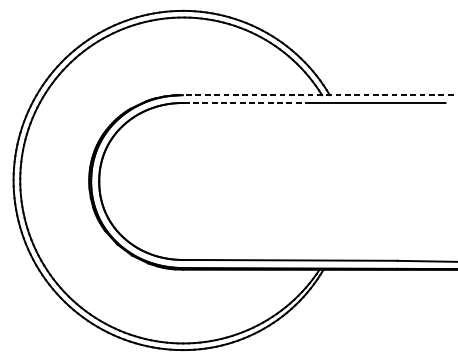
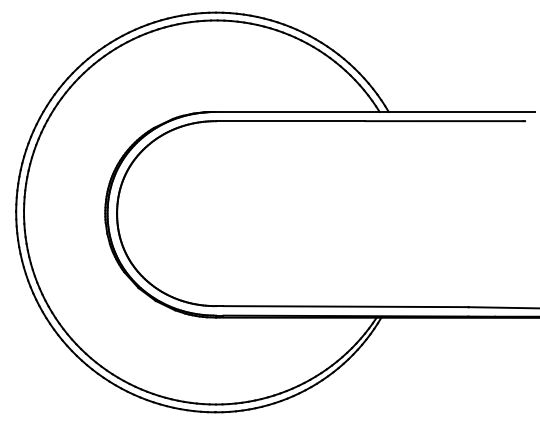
line: (317, 94) -> (374, 111), dashed -> solid
line: (247, 103) -> (291, 121), dashed -> solid

